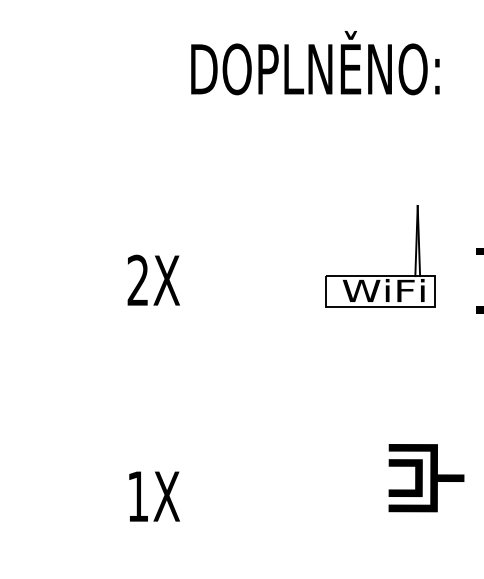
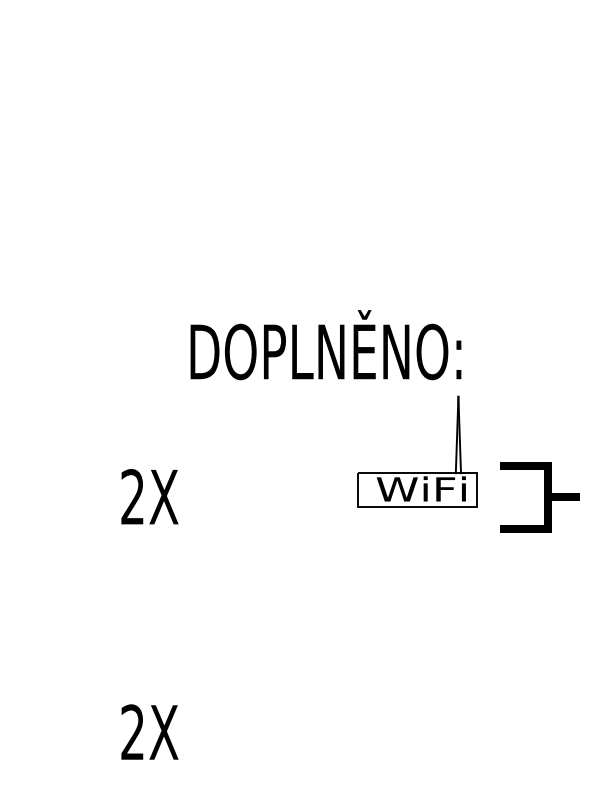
text: (315, 63) -> (325, 345), moved
part: (380, 275) -> (417, 472), moved
part: (426, 478) -> (446, 712), removed
text: (137, 495) -> (132, 731), 1X -> 2X

